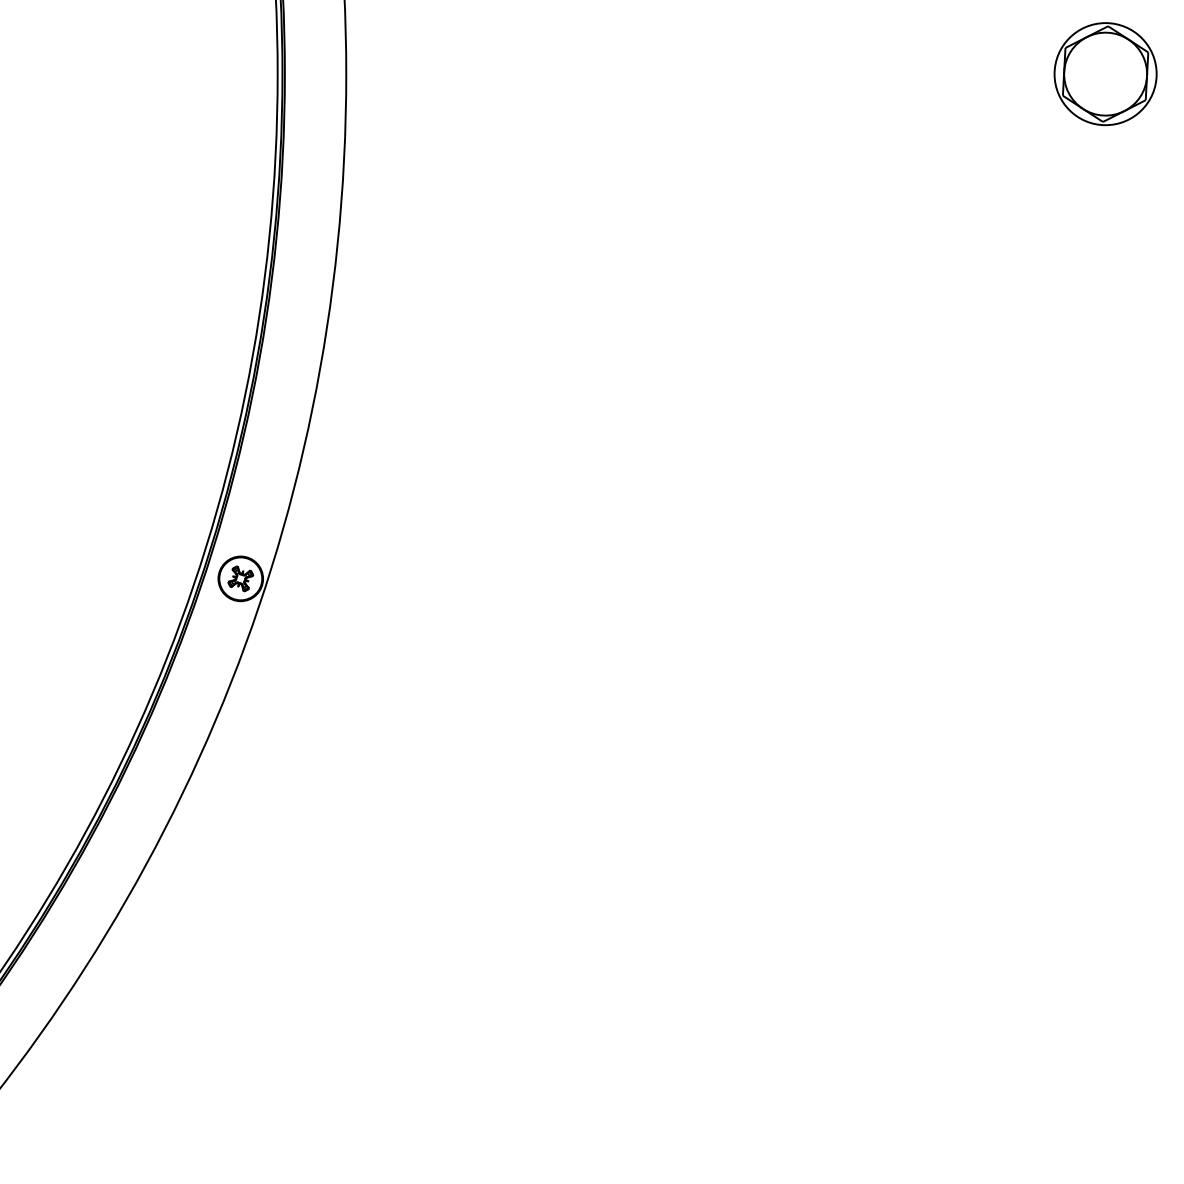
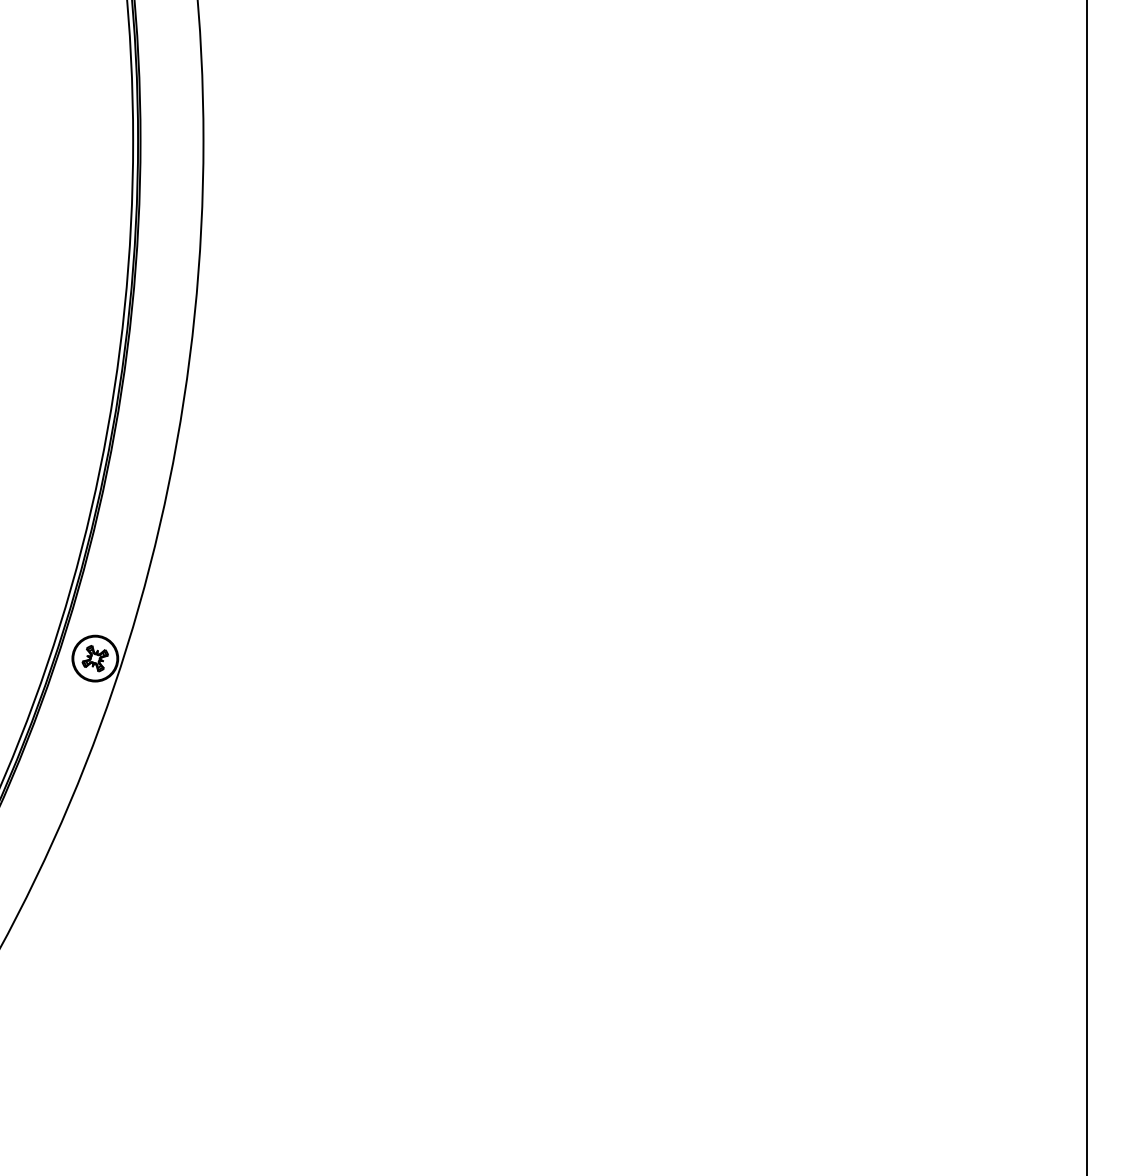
part: (1105, 74) -> (982, 141), removed

